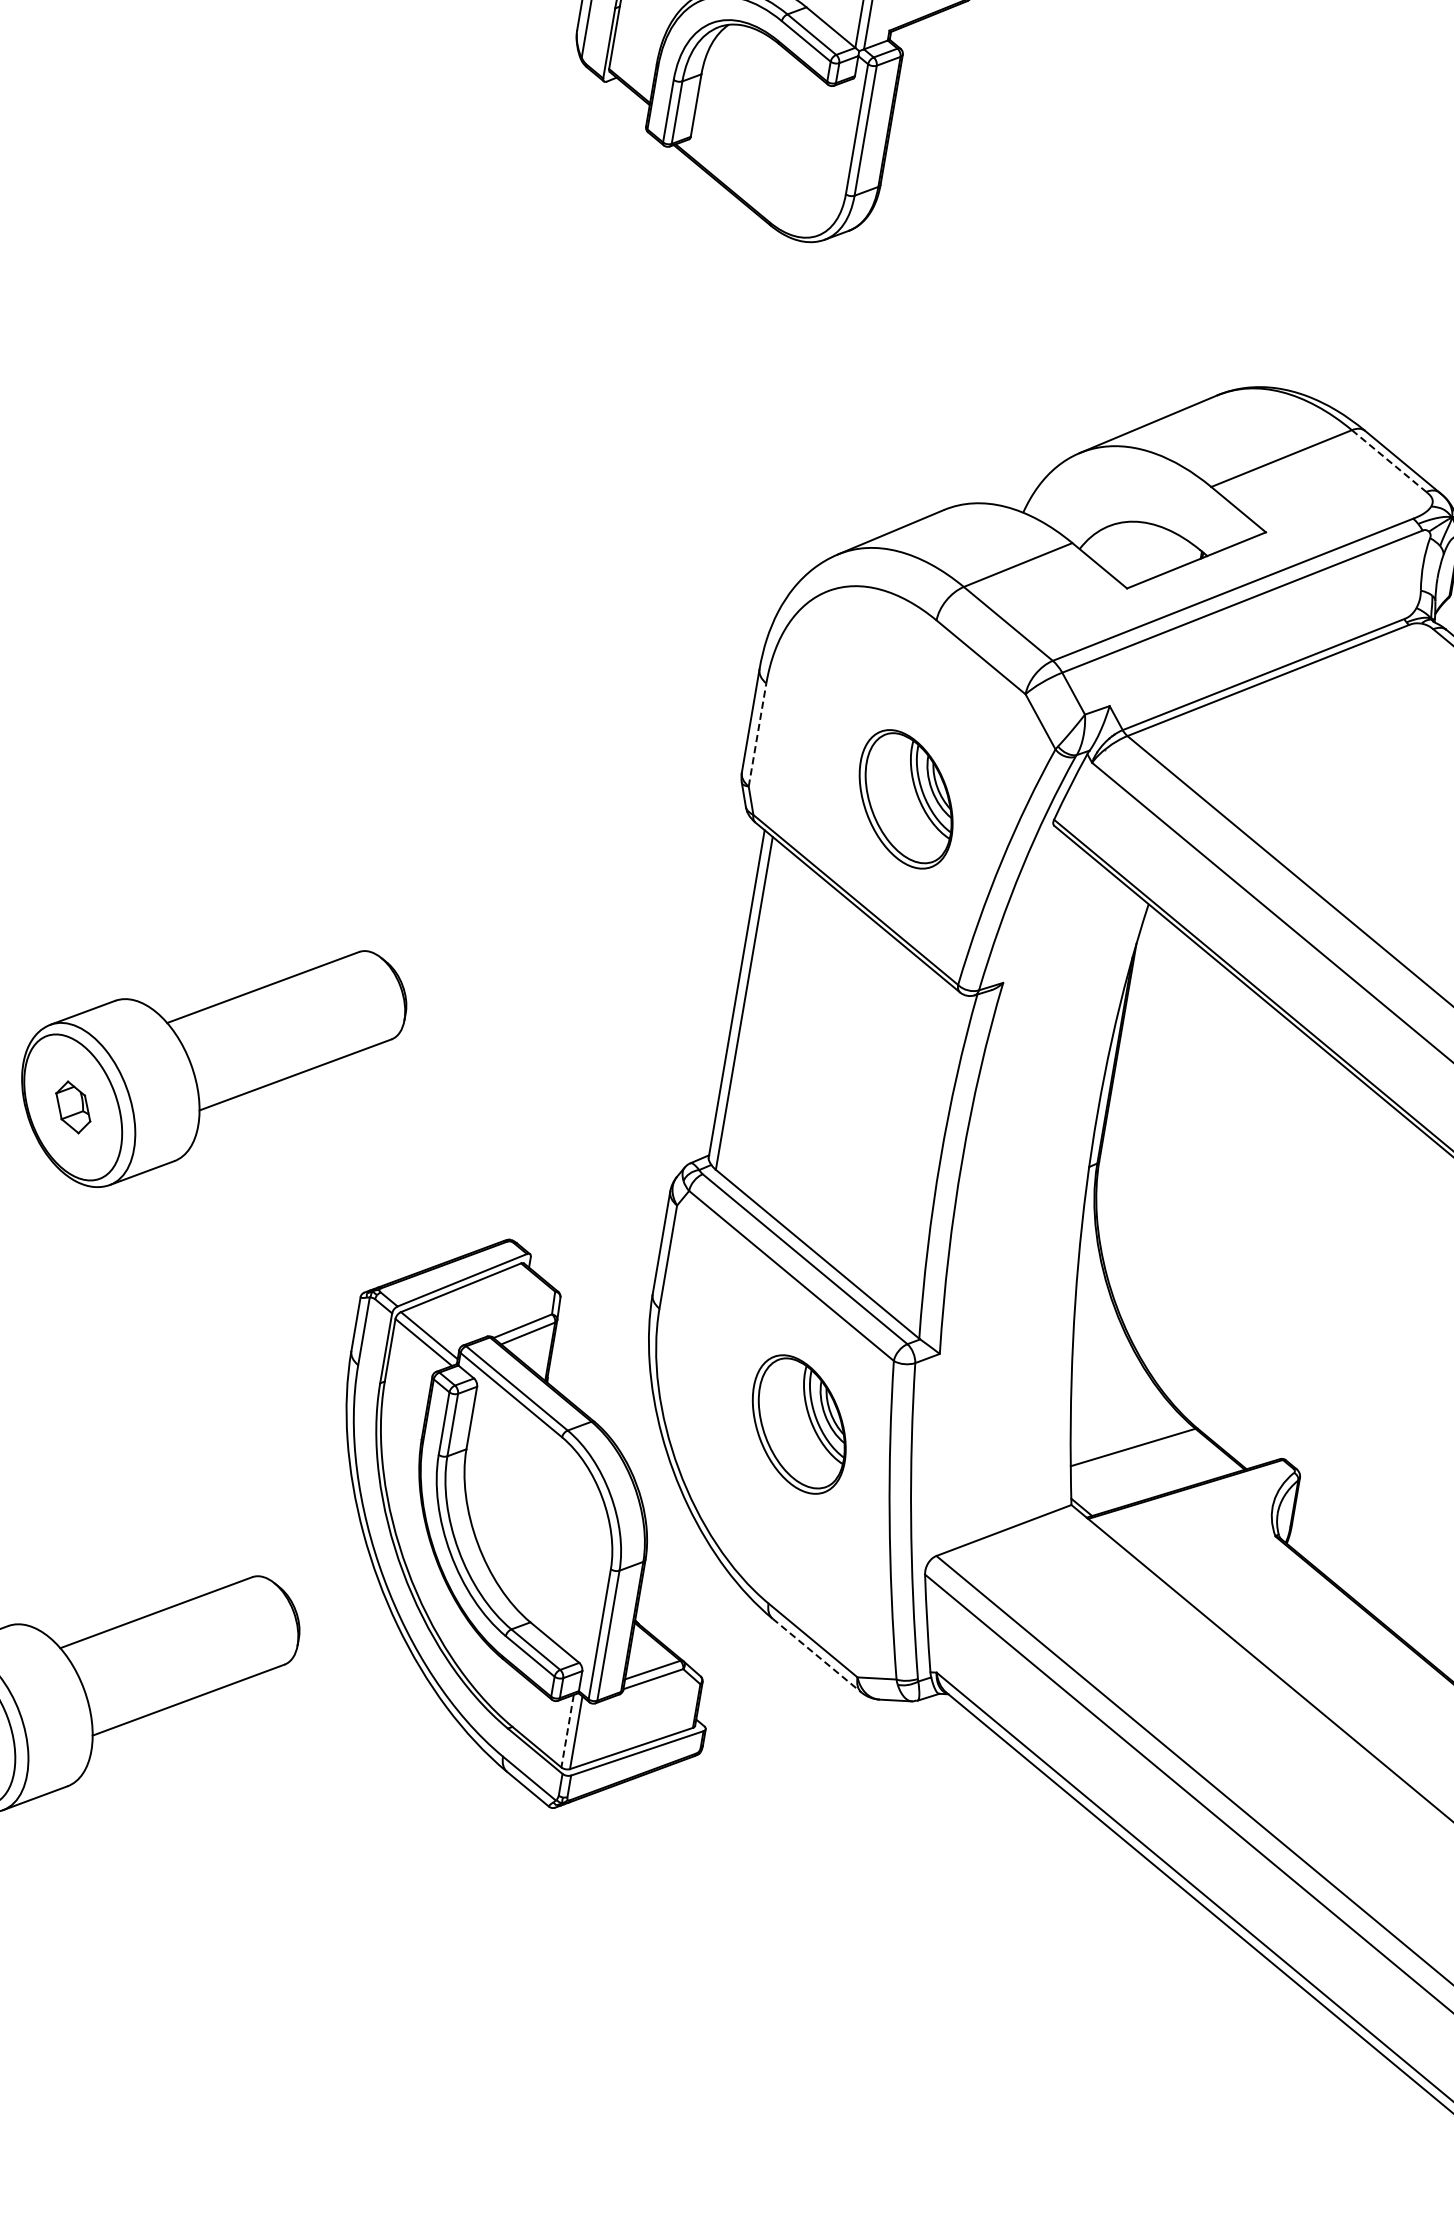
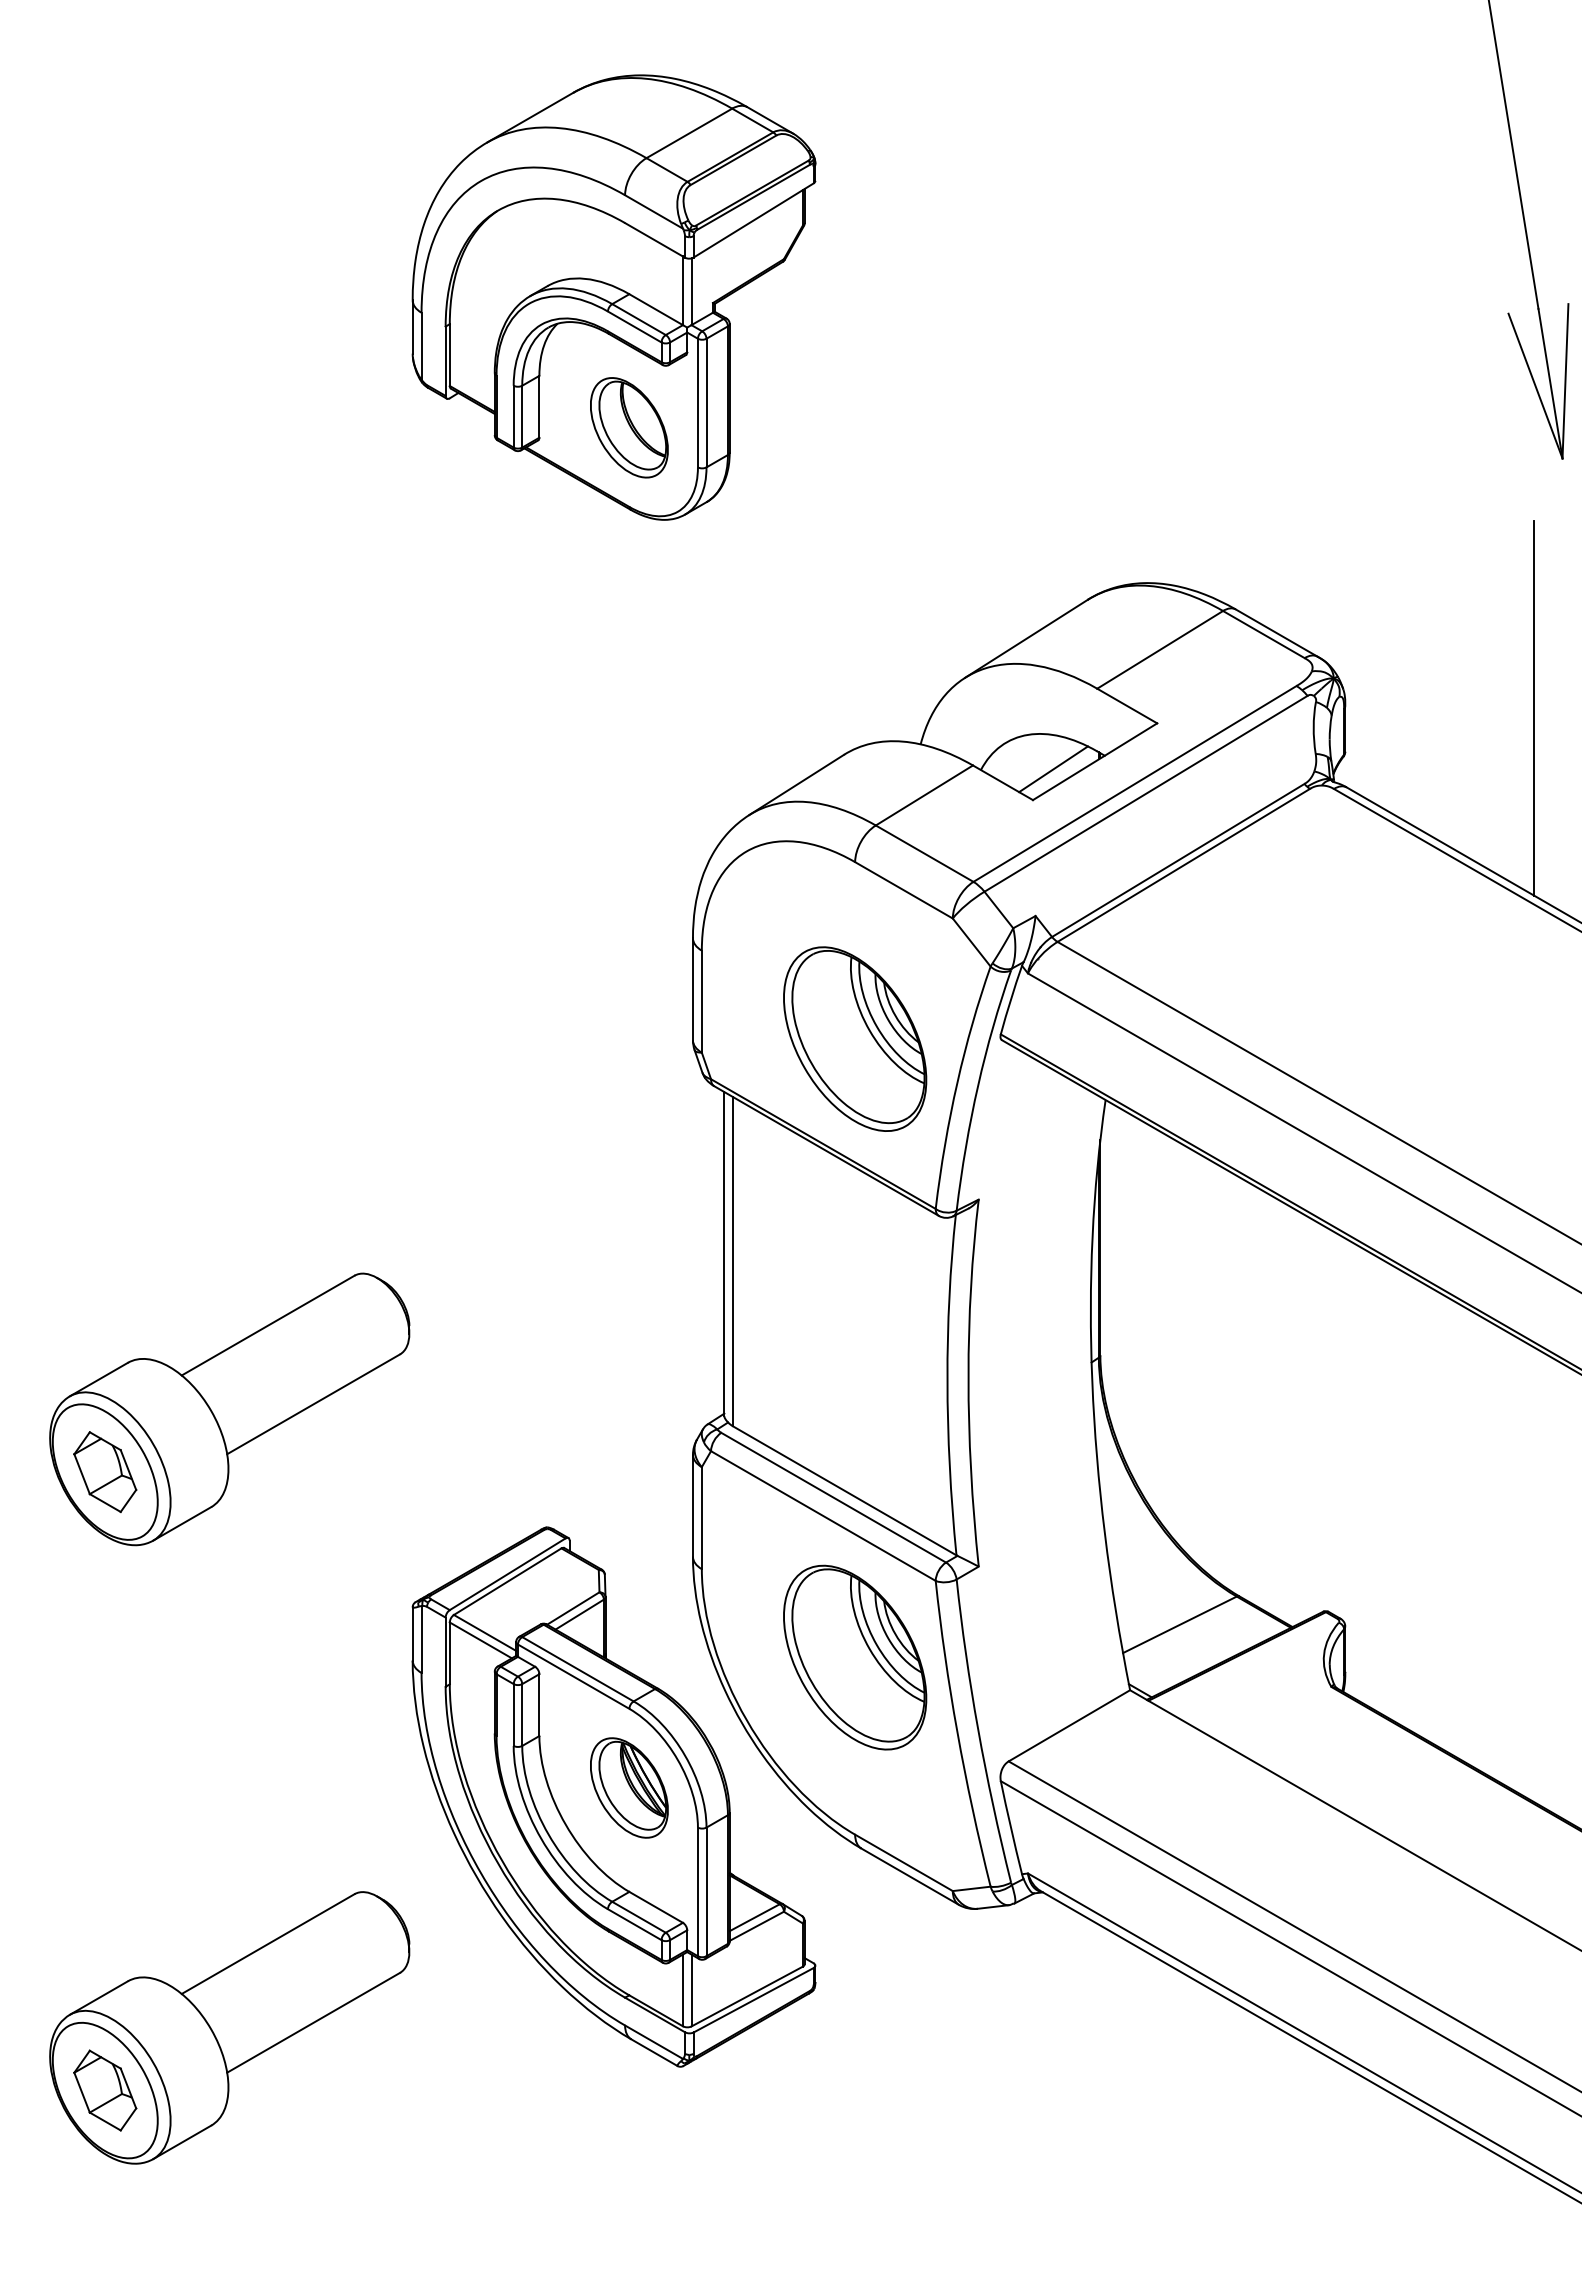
part: (783, 142) -> (629, 427), added
line: (1389, 461) -> (1264, 634), dashed -> solid
line: (1153, 561) -> (1053, 769), added
line: (757, 734) -> (701, 1001), dashed -> solid
part: (906, 798) -> (855, 1038), size x1.43
part: (73, 1106) -> (105, 1471), size x1.67
part: (799, 1424) -> (855, 1657), size x1.43
part: (548, 1516) -> (629, 1787), added
line: (817, 1656) -> (910, 1877), dashed -> solid
line: (567, 1731) -> (682, 1990), dashed -> solid

